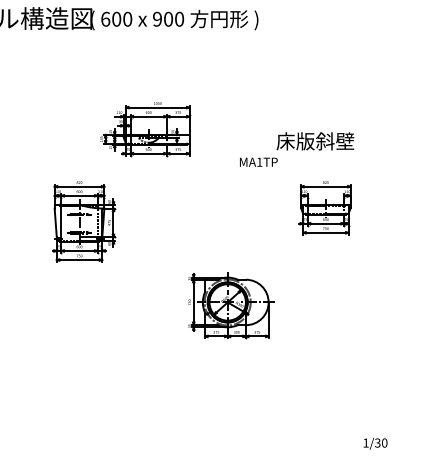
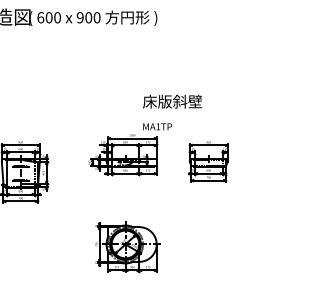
part: (145, 129) -> (123, 155), moved
text: (315, 141) -> (172, 101), moved
part: (231, 305) -> (128, 246), moved

